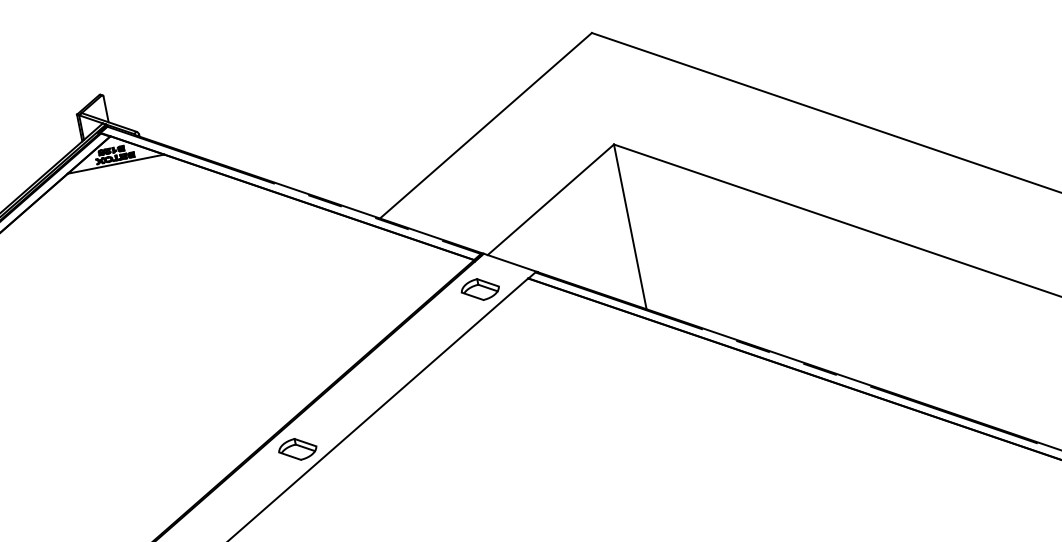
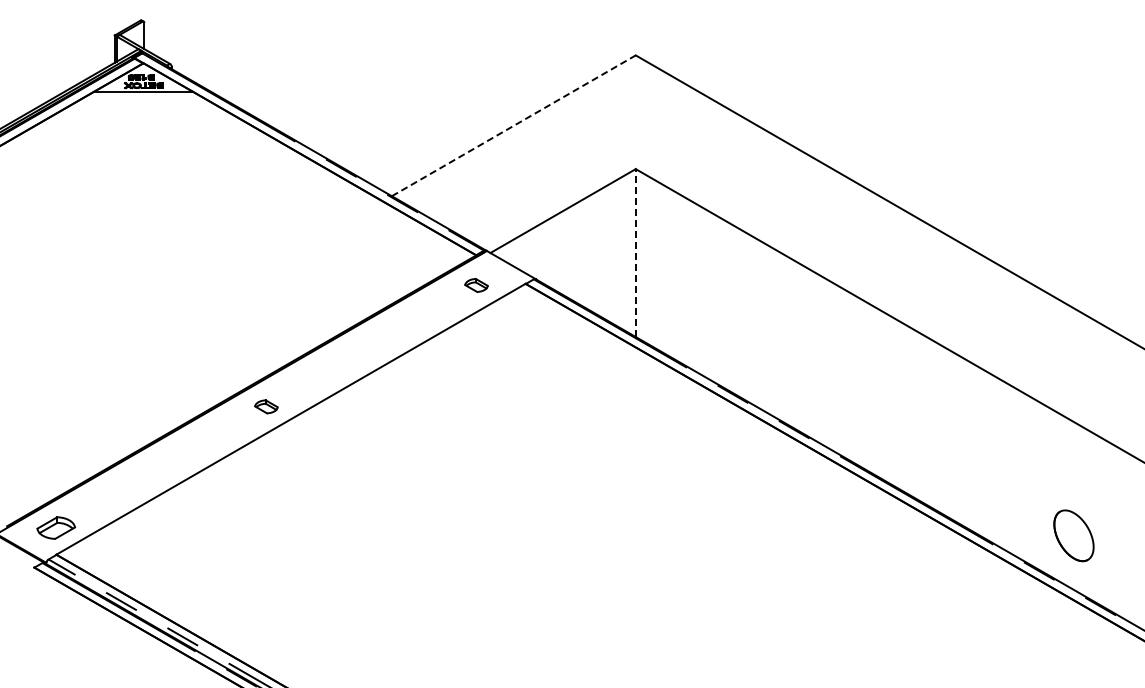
line: (485, 125) -> (513, 125), solid -> dashed
line: (630, 227) -> (635, 253), solid -> dashed
part: (480, 289) -> (476, 285), size x0.6
part: (297, 449) -> (266, 406), size x0.6

